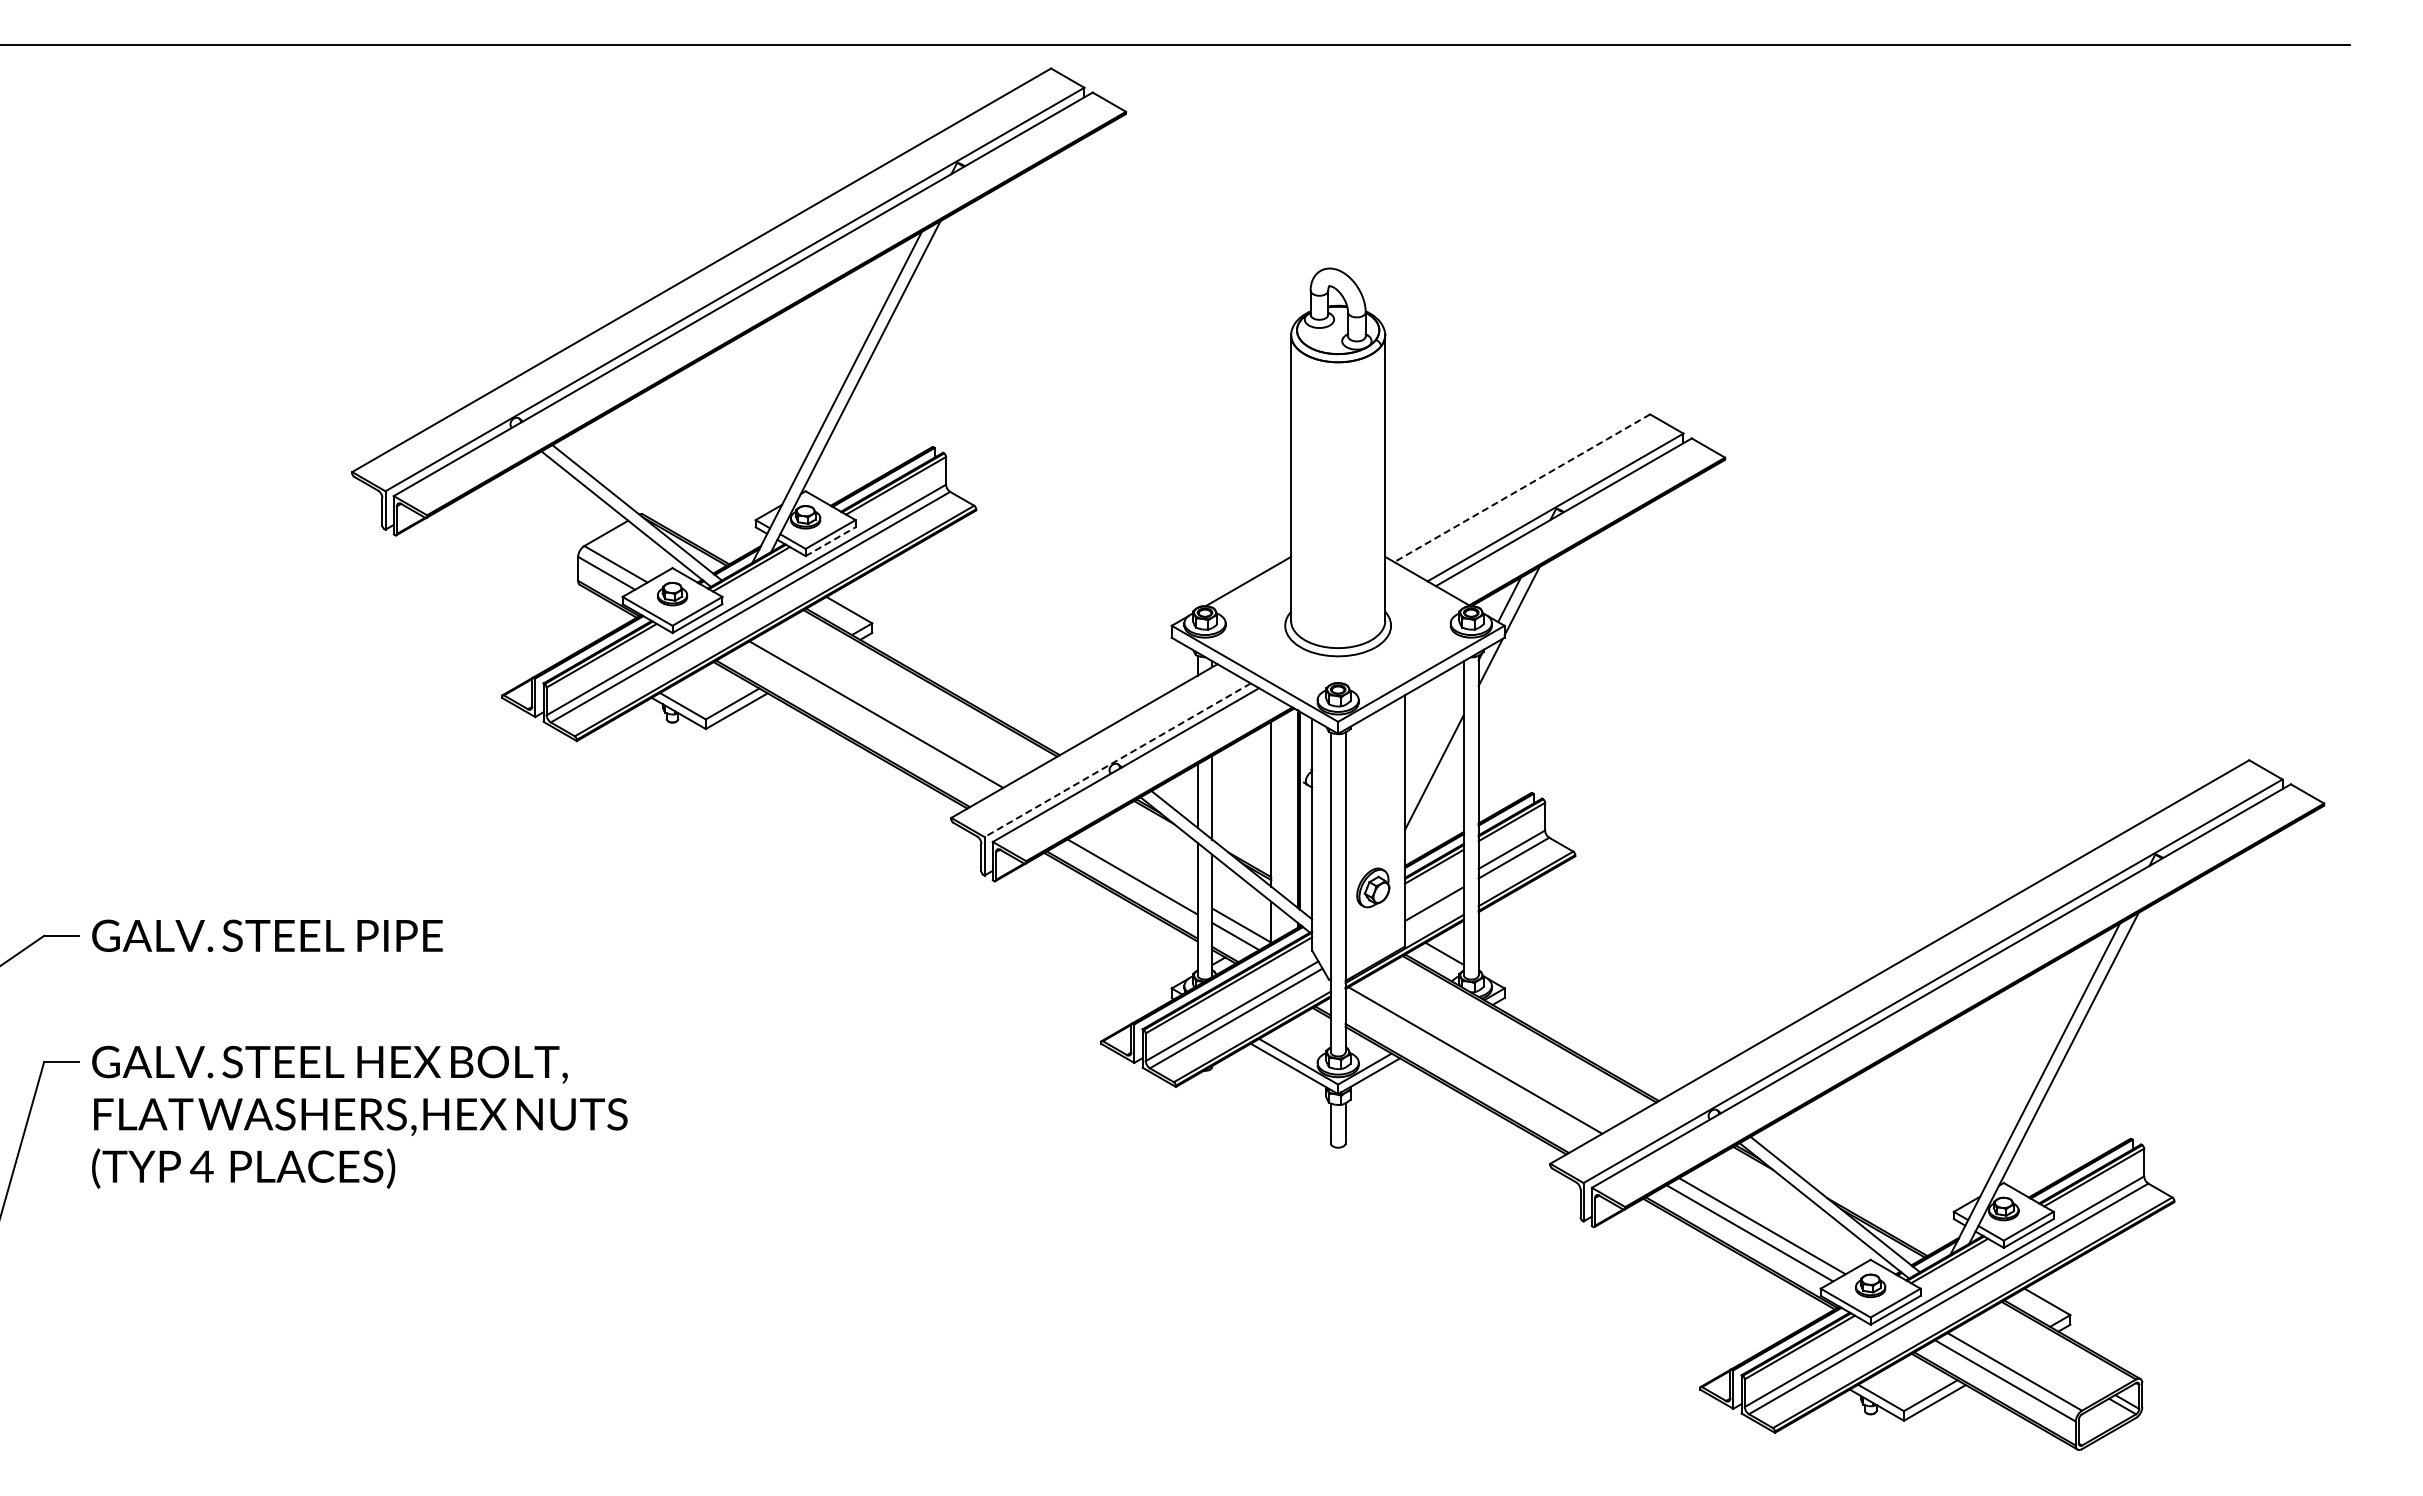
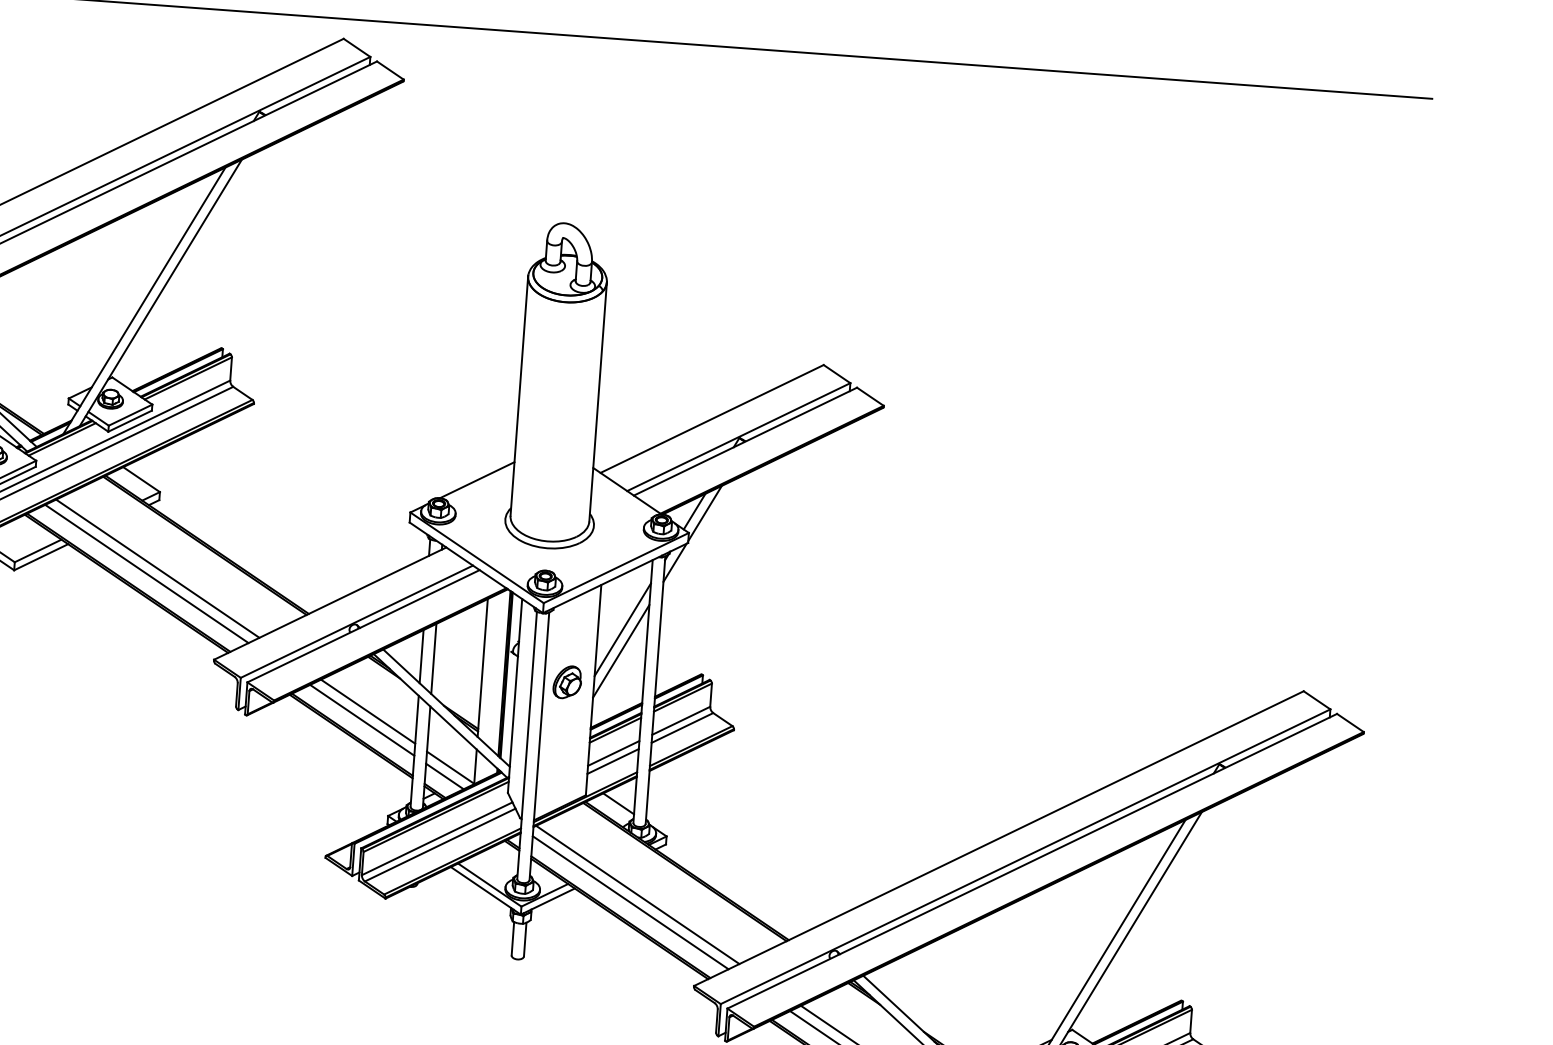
line: (1522, 488) -> (712, 419), dashed -> solid
line: (830, 541) -> (130, 421), dashed -> solid
line: (863, 721) -> (146, 573), added
line: (1434, 746) -> (622, 629), added
line: (1117, 760) -> (356, 621), dashed -> solid
line: (1138, 866) -> (367, 711), added
part: (1373, 887) -> (567, 681), moved
line: (1434, 894) -> (613, 753), added
line: (1467, 1069) -> (630, 901), added

